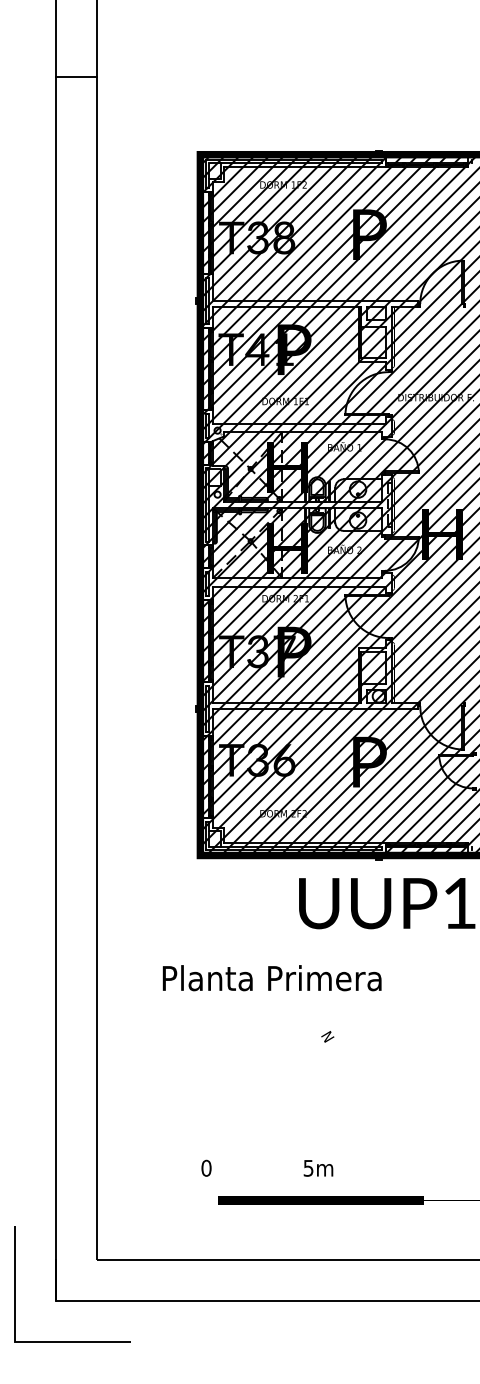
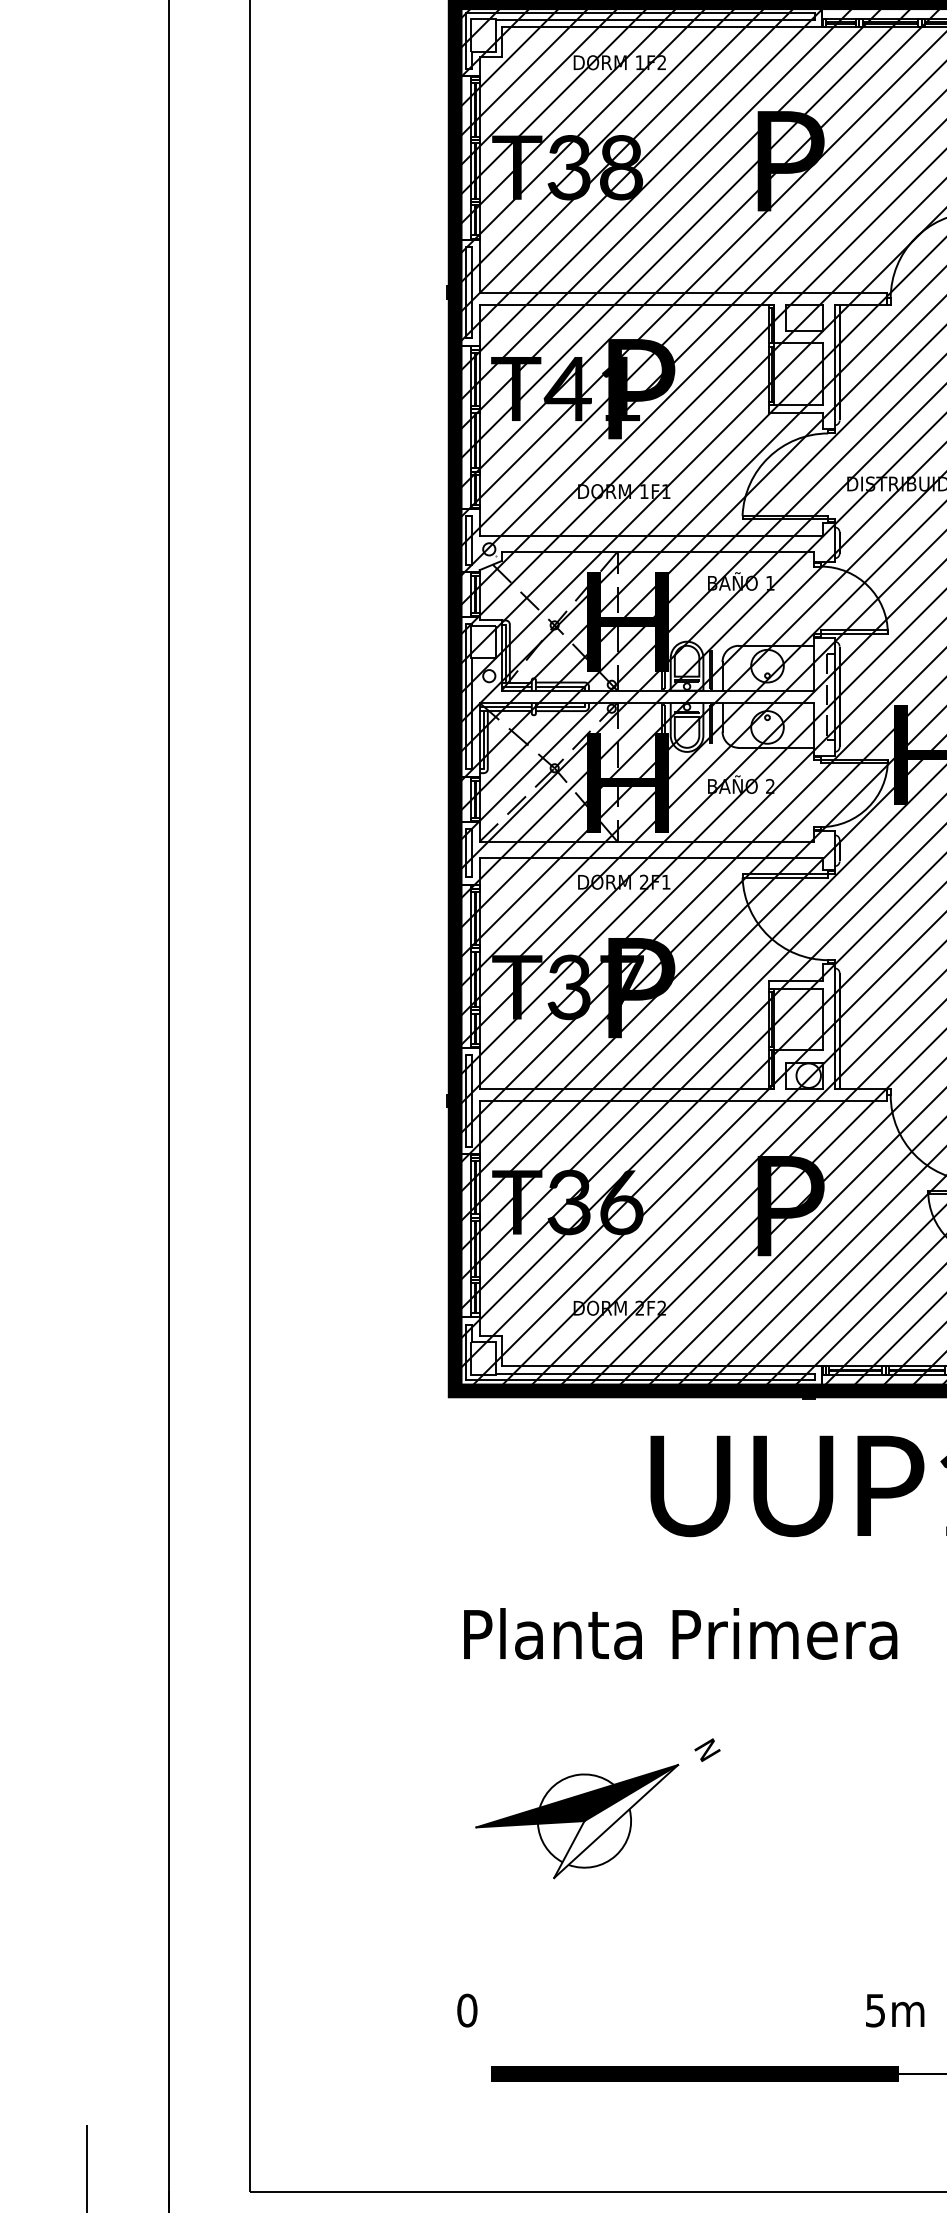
text: (271, 978) -> (679, 1634), moved
part: (261, 1072) -> (576, 1820), added
text: (318, 1168) -> (895, 2010), moved

